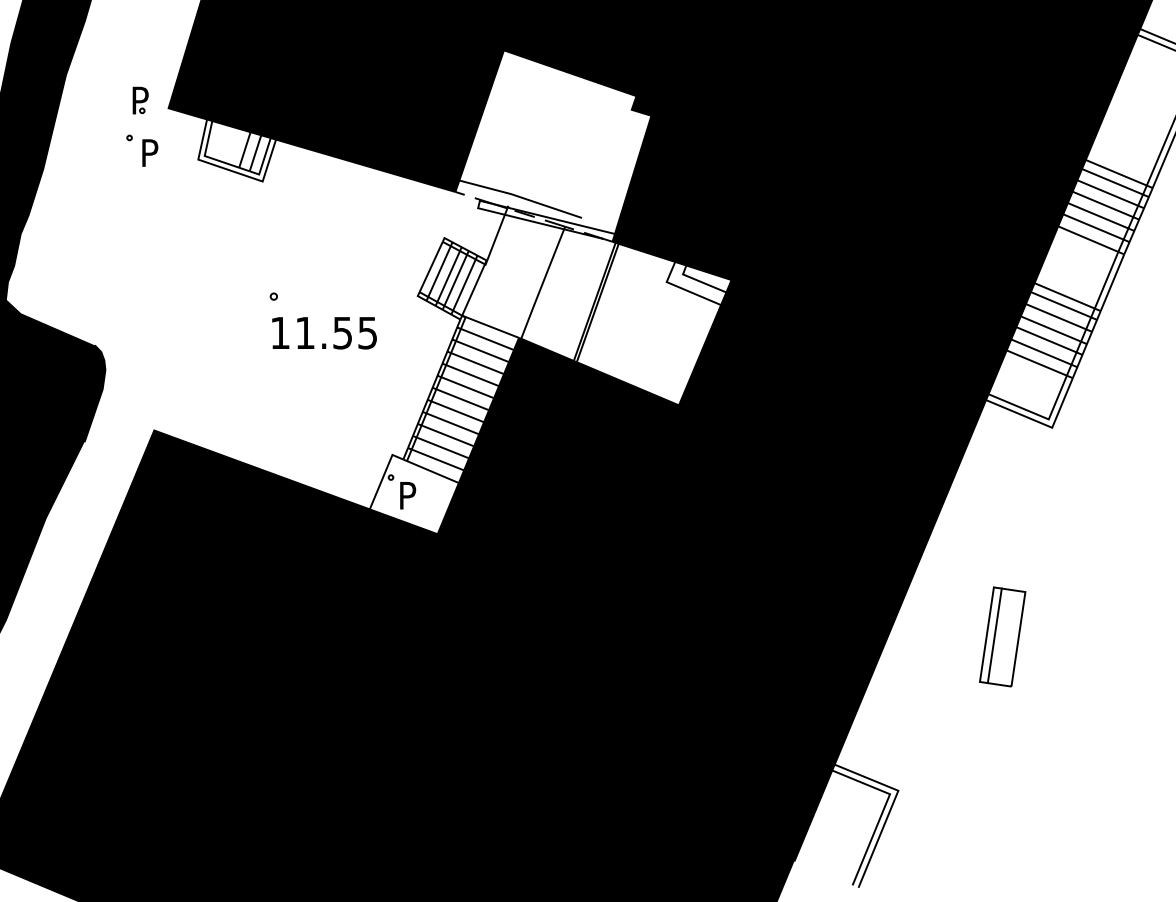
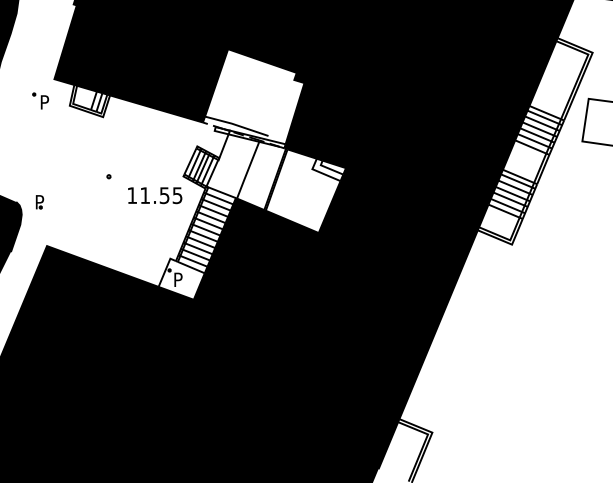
part: (139, 101) -> (39, 202), moved
text: (325, 332) -> (155, 195), moved
part: (1002, 635) -> (486, 352), removed

